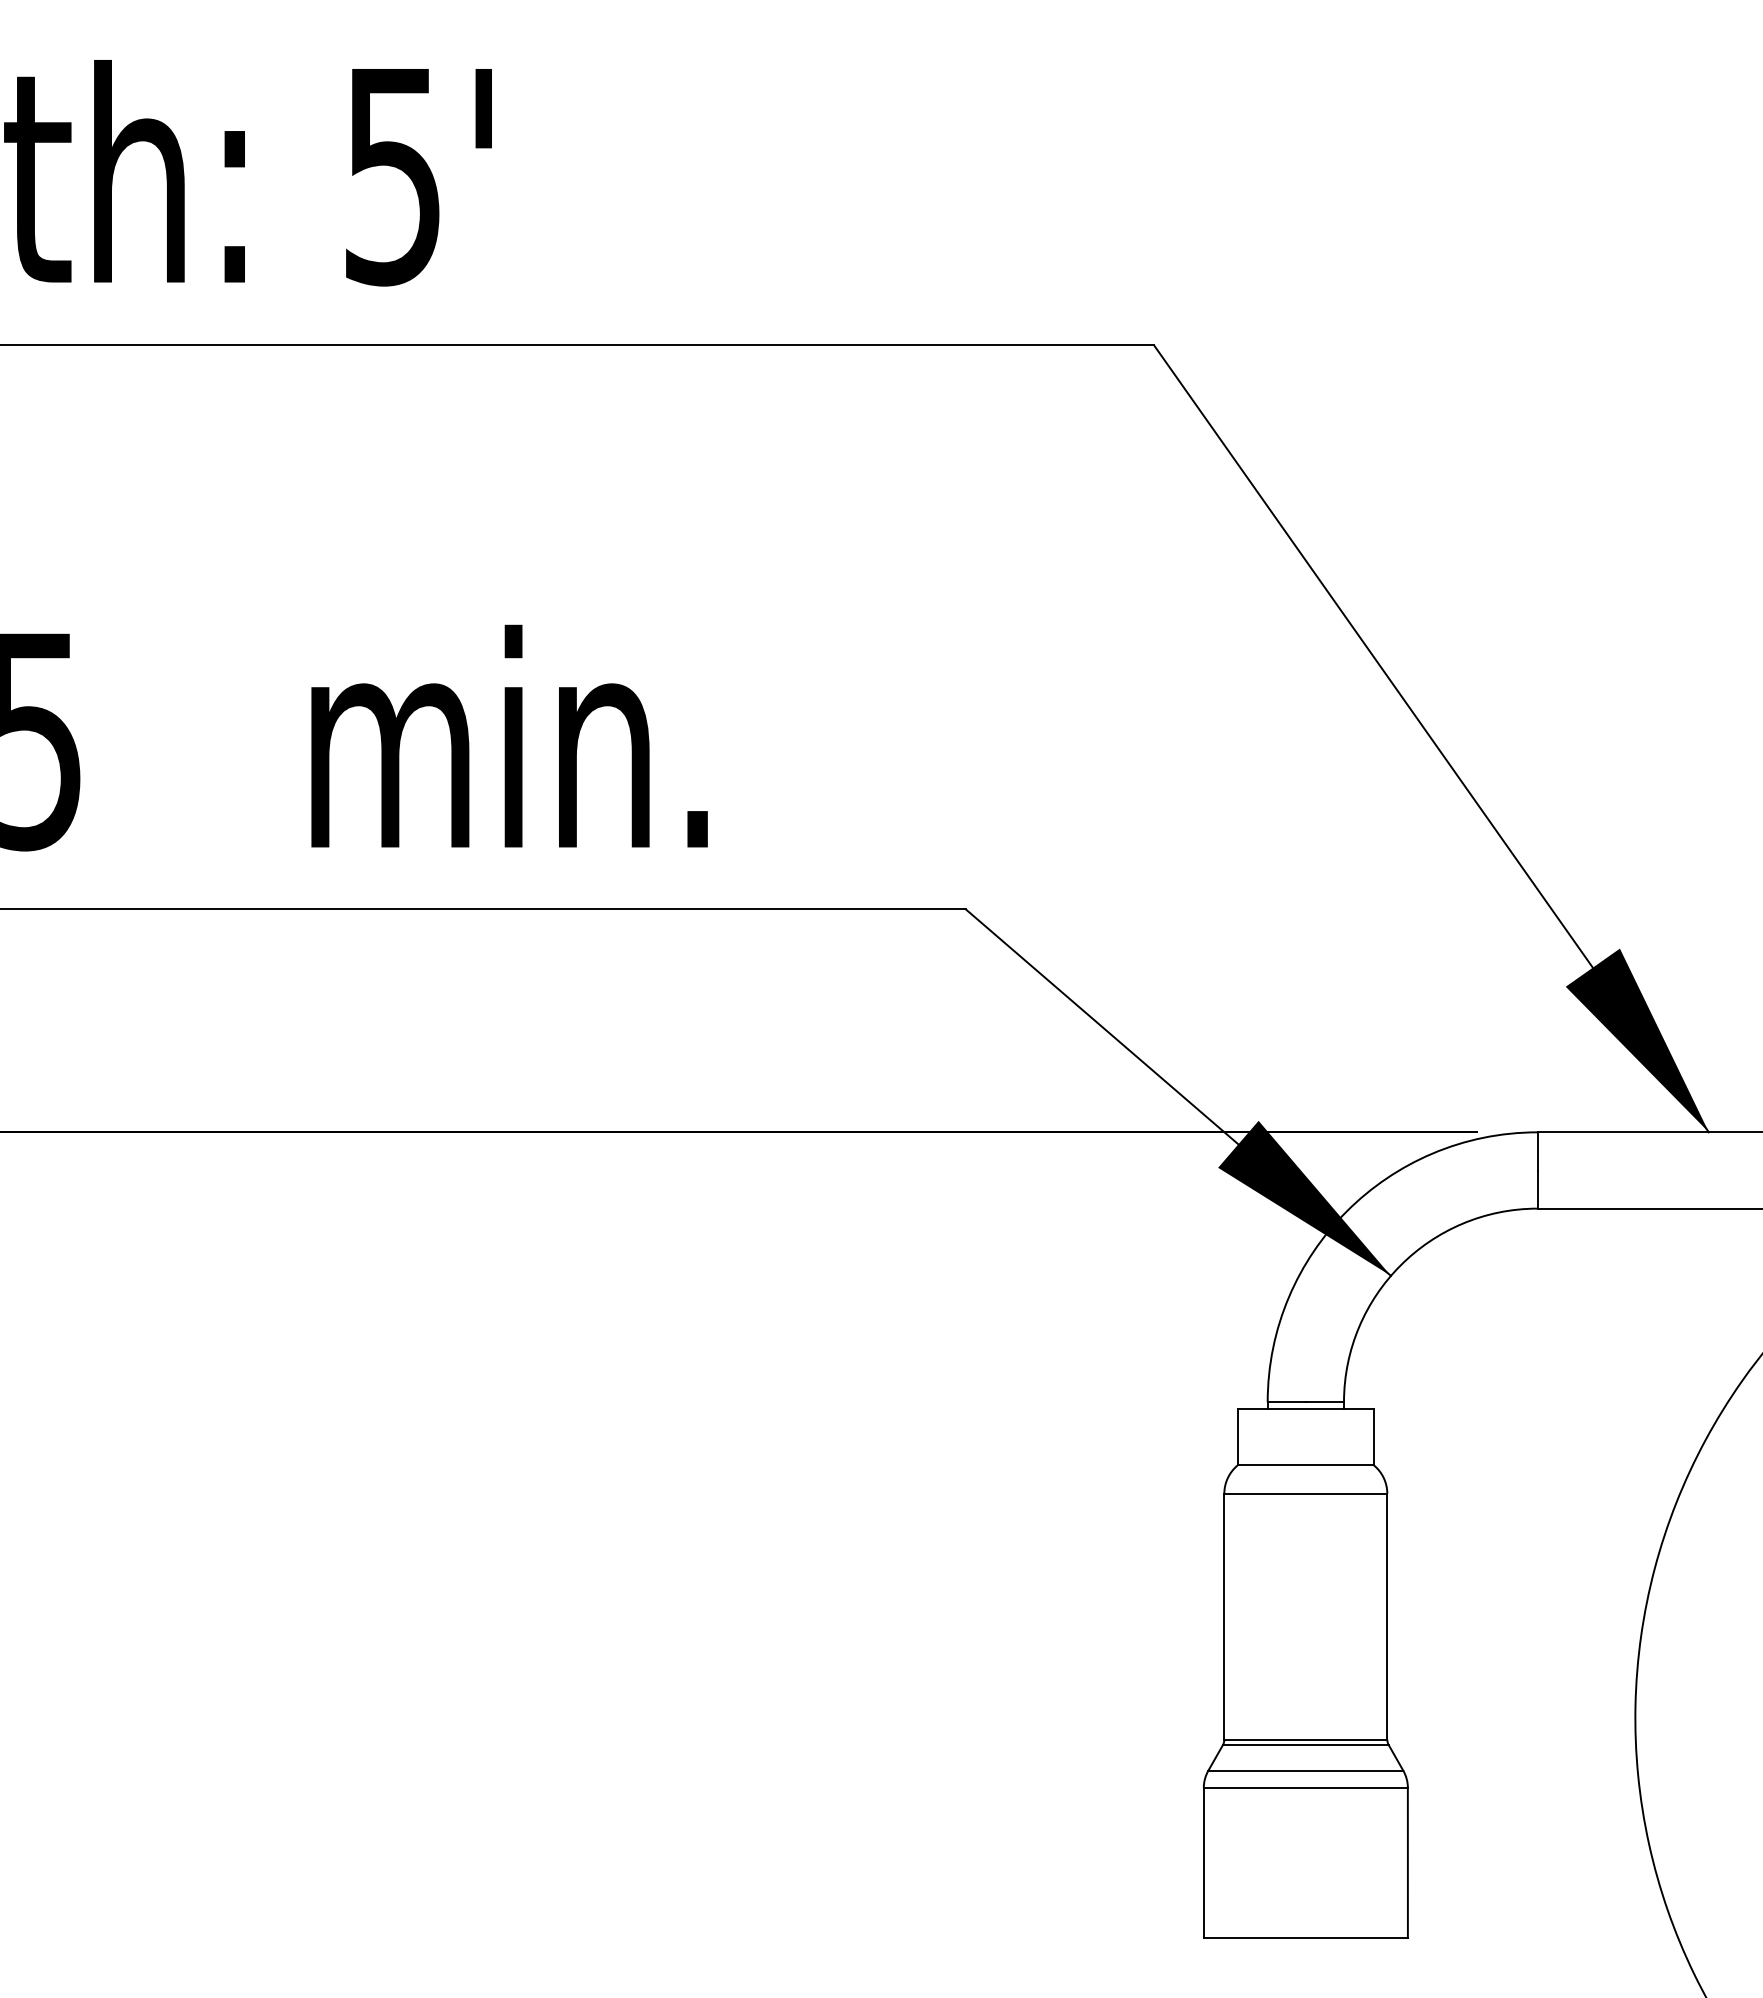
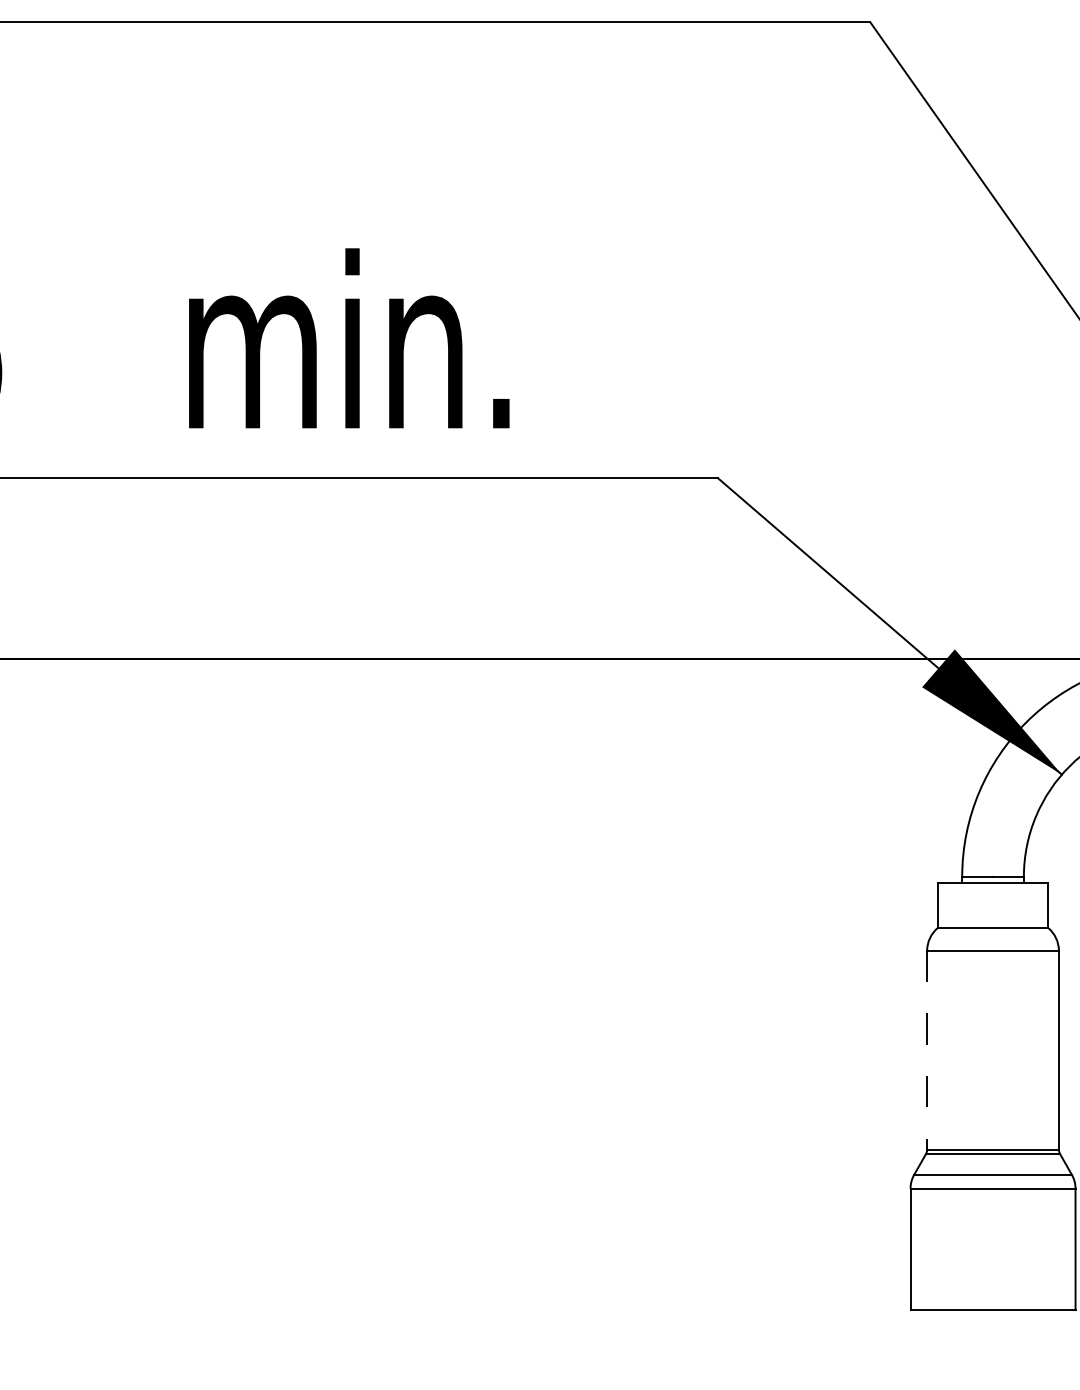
line: (1224, 1616) -> (927, 1050), solid -> dashed

